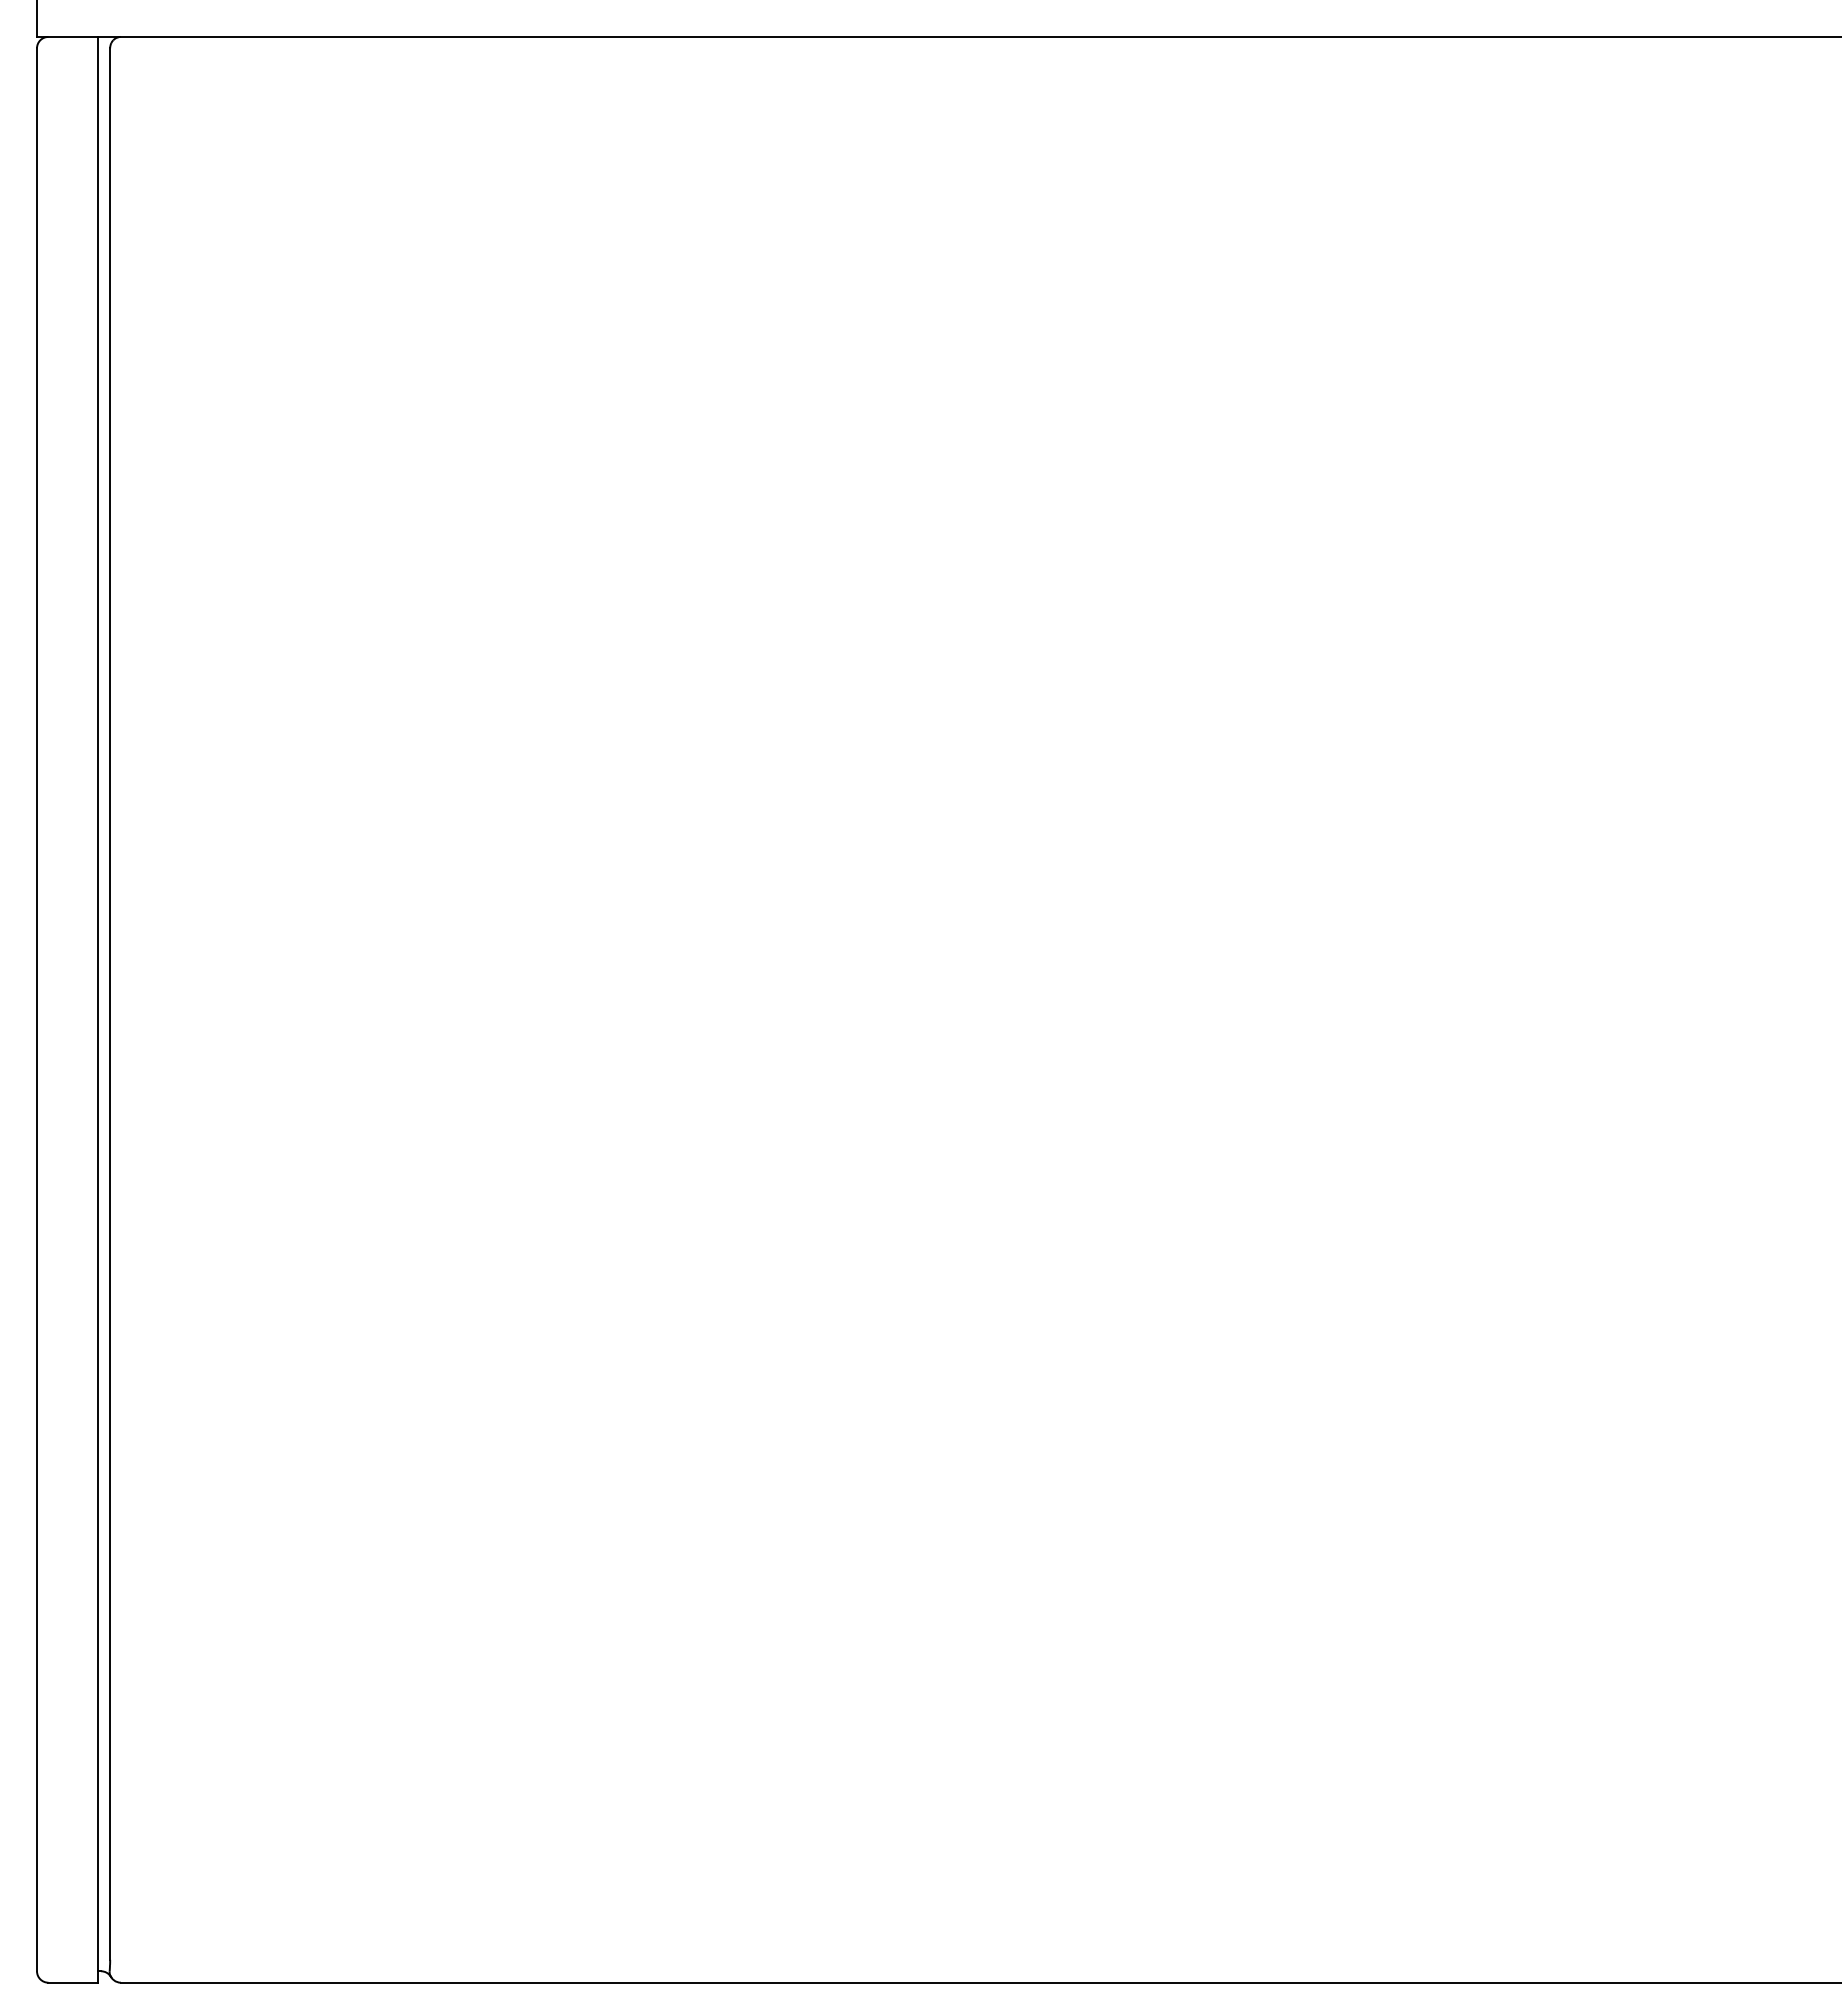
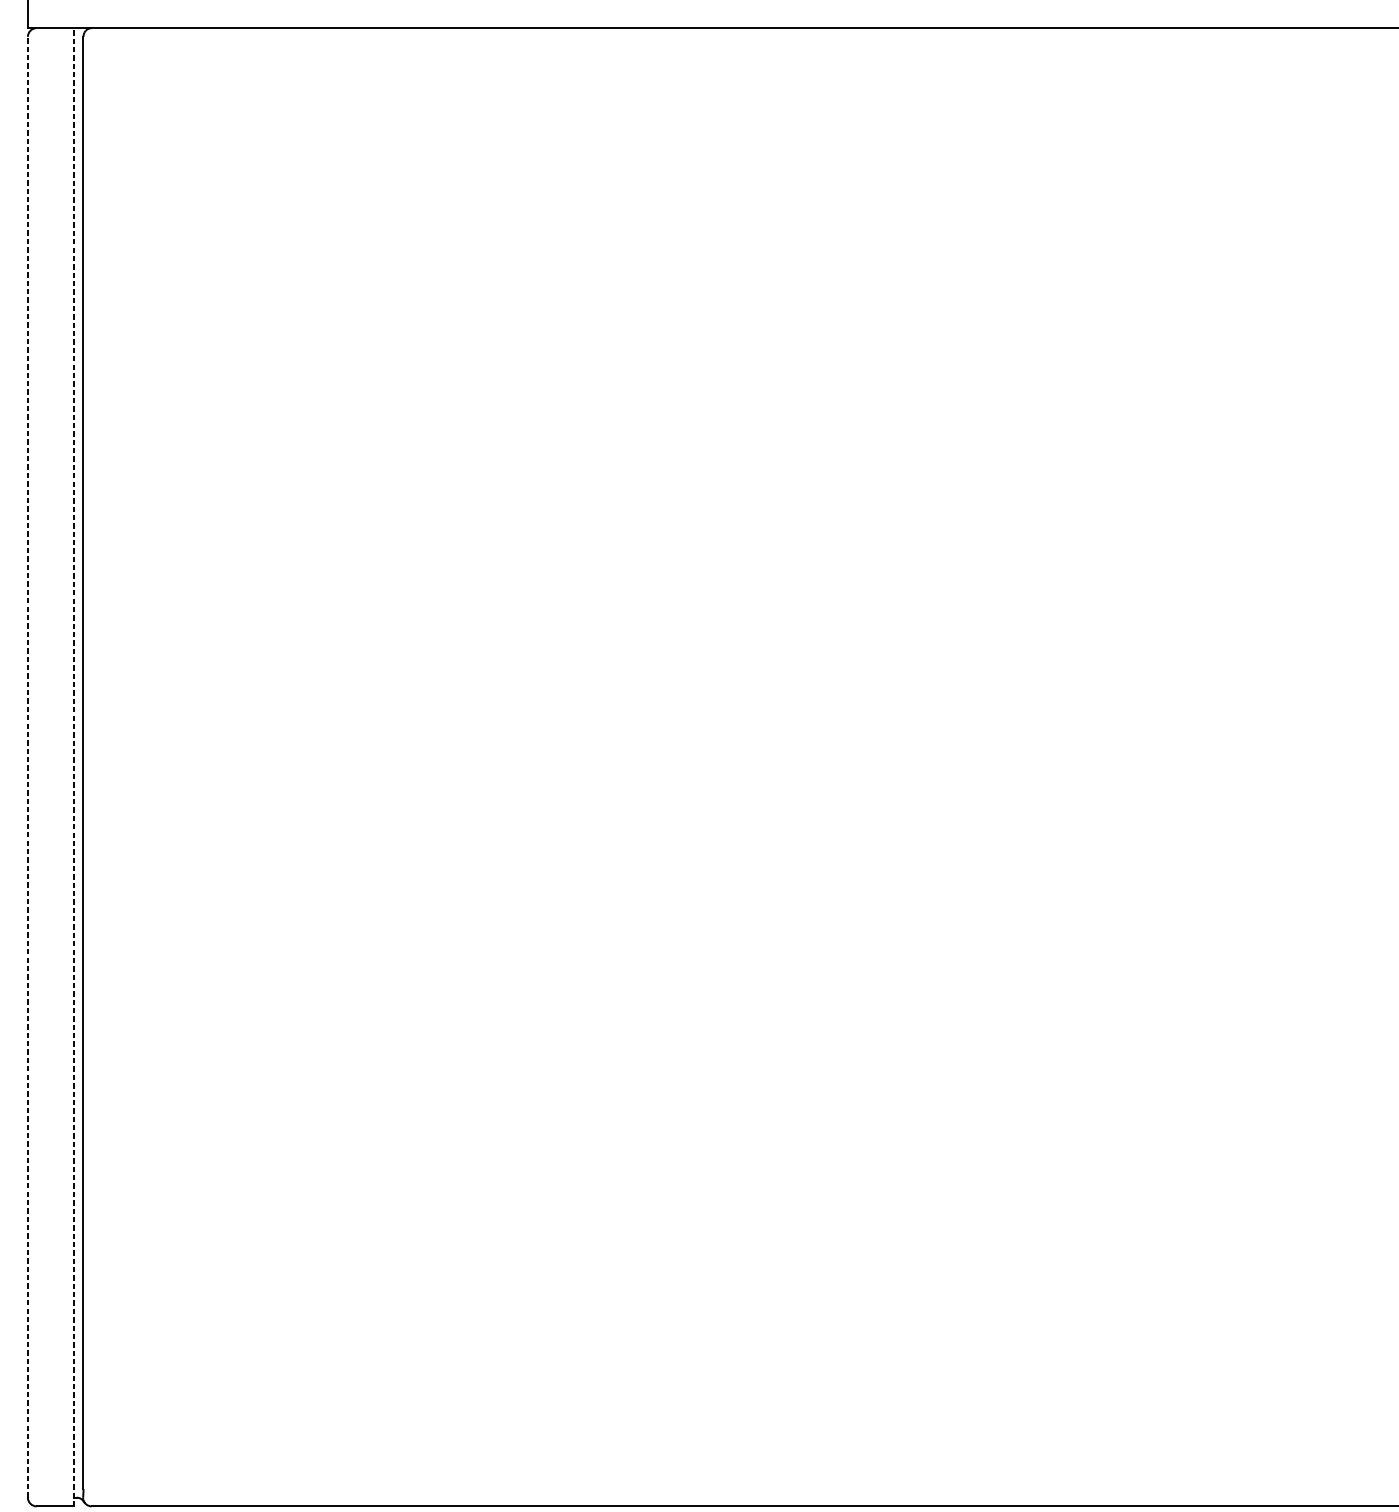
line: (37, 1009) -> (28, 767), solid -> dashed
line: (98, 1009) -> (74, 767), solid -> dashed

